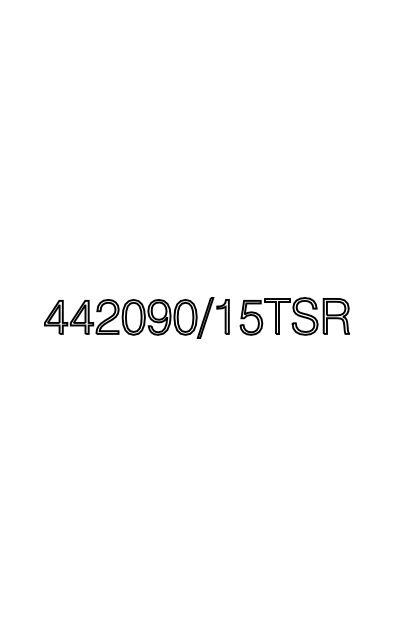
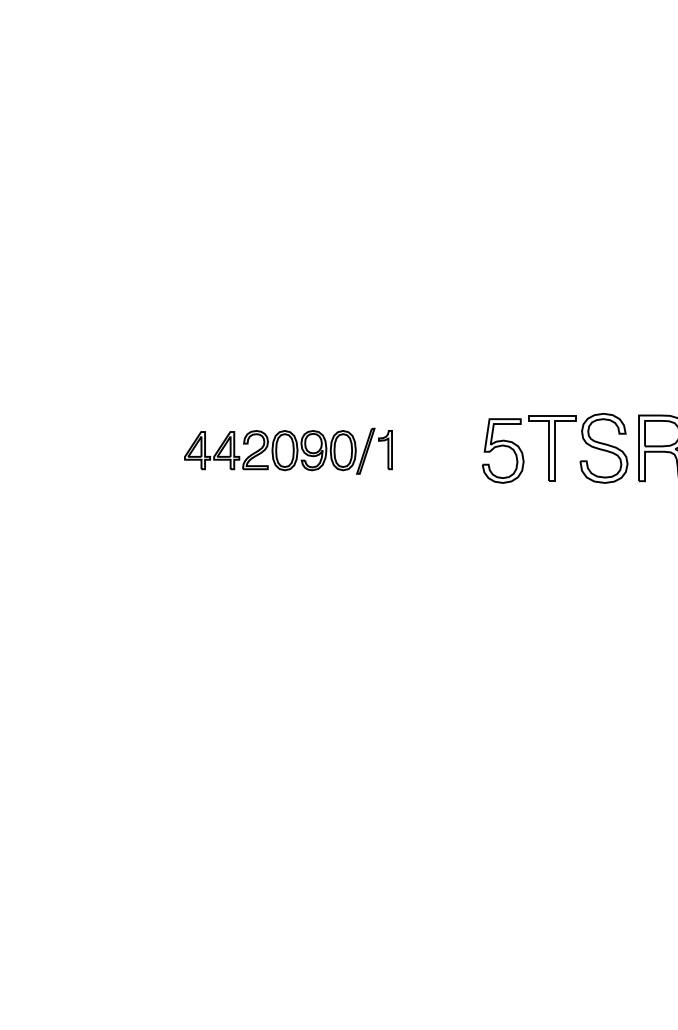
part: (136, 317) -> (287, 450), size x0.6

